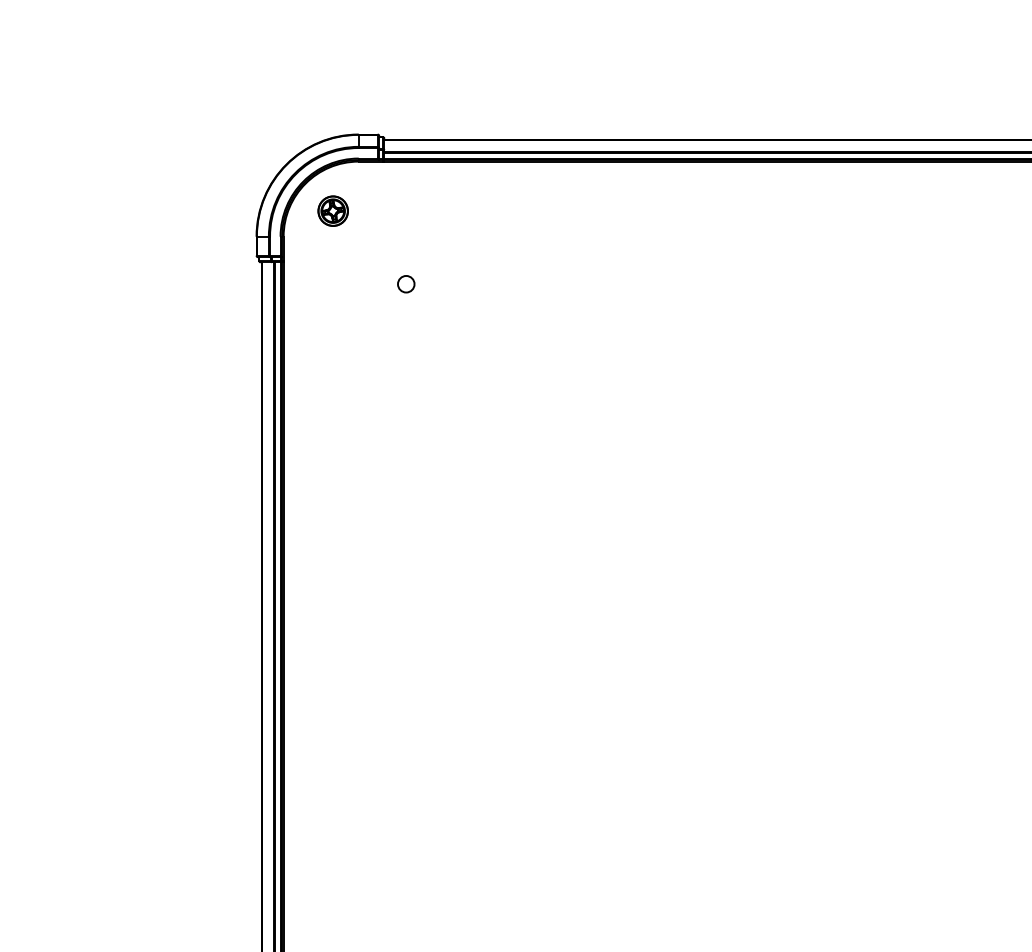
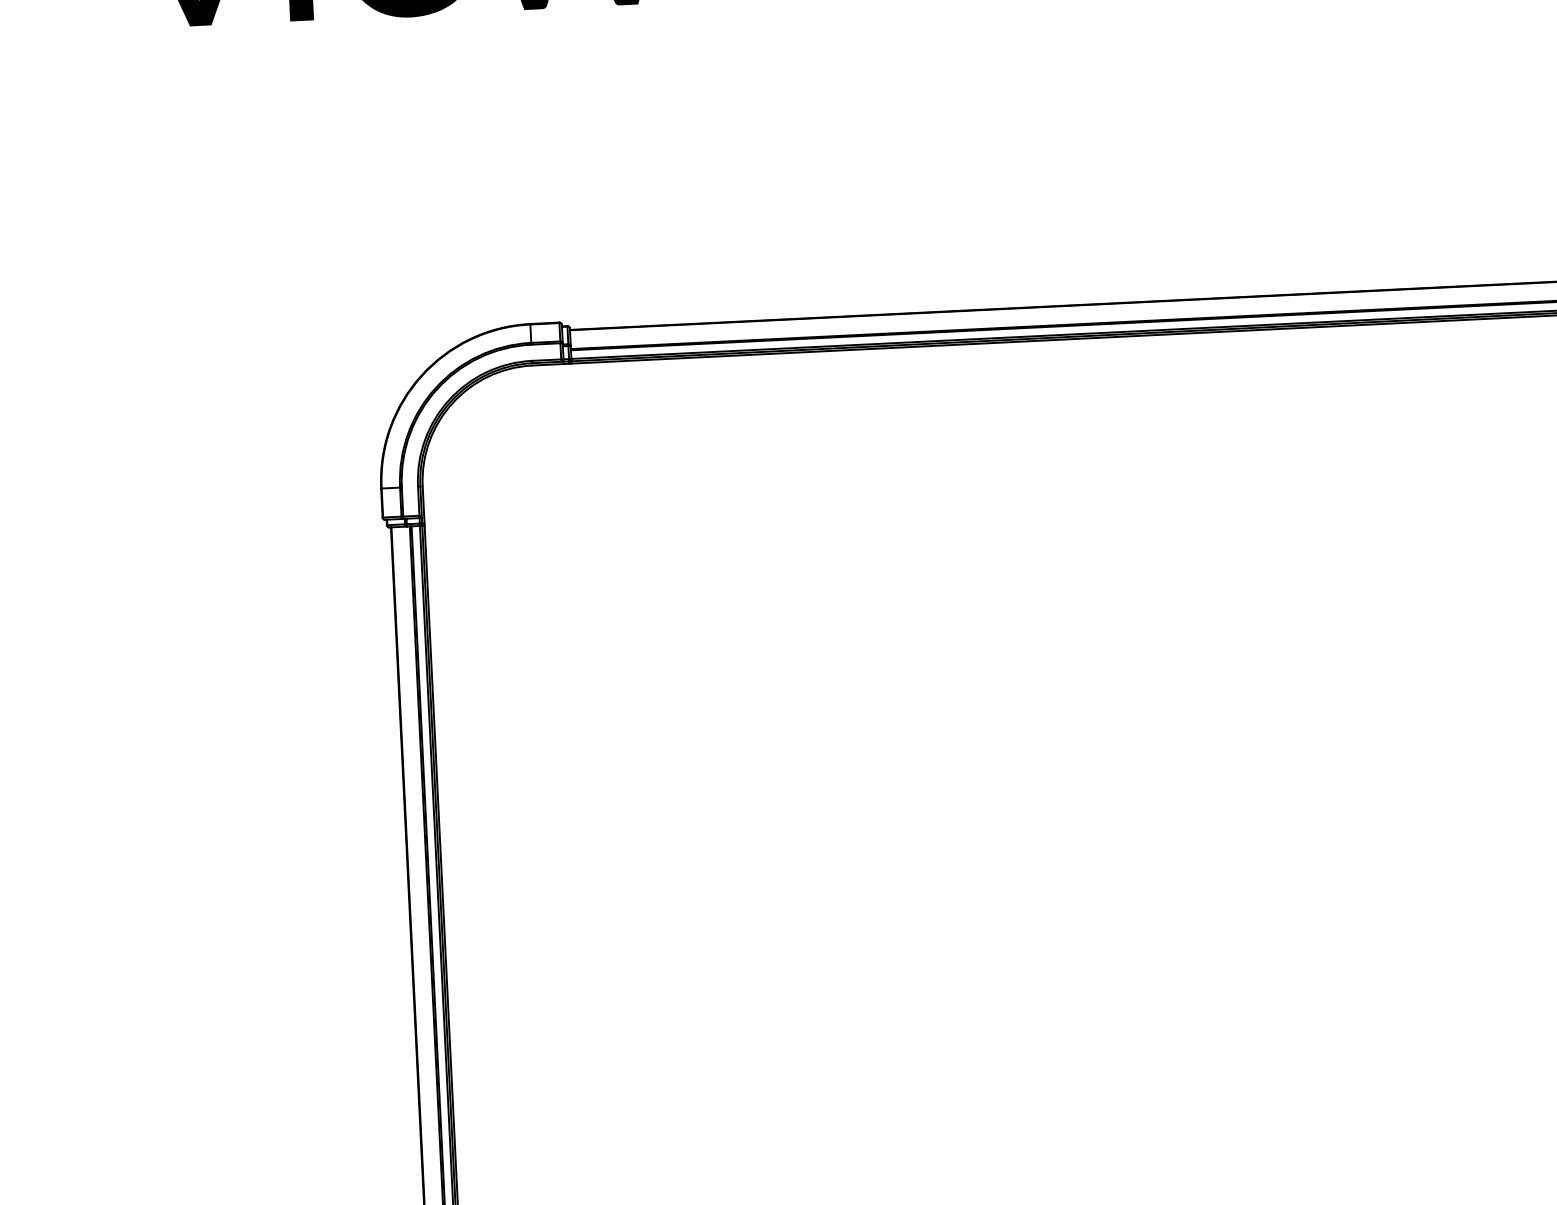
part: (332, 210) -> (495, 442), removed
circle: (406, 284) -> (614, 550), removed

